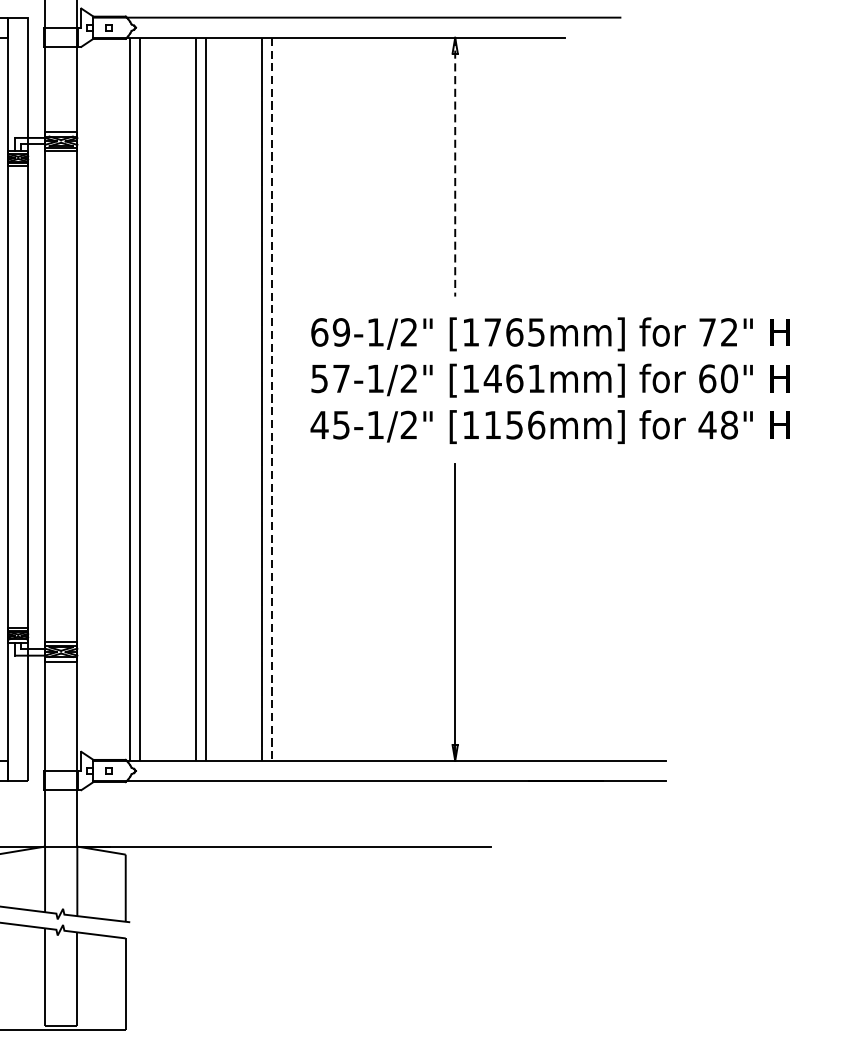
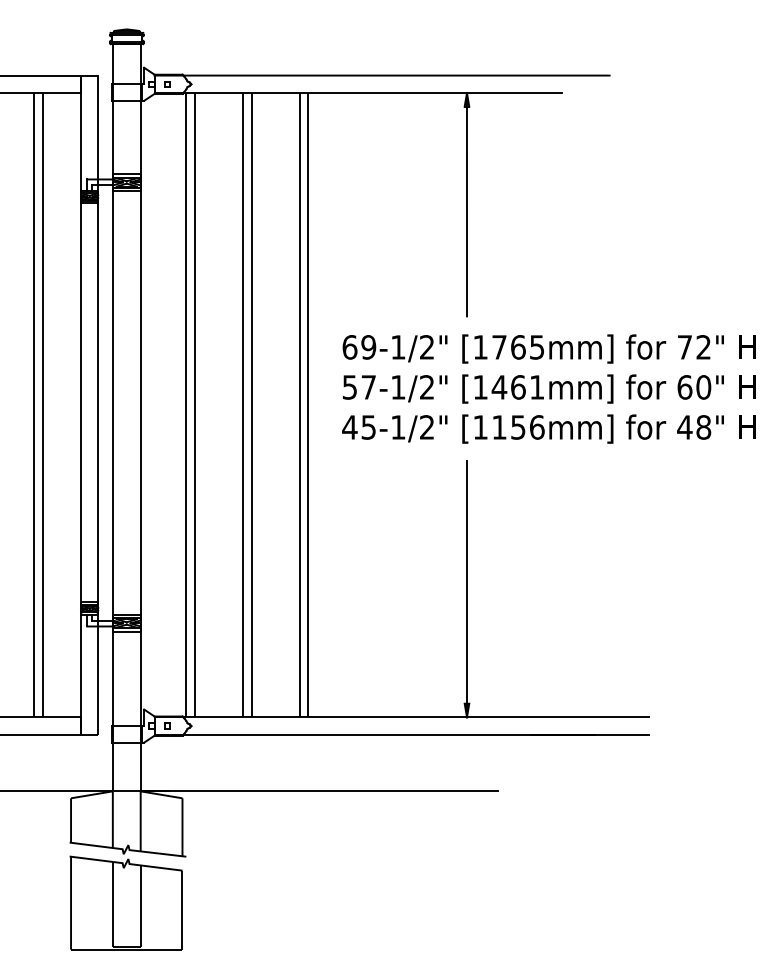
line: (454, 166) -> (466, 204), dashed -> solid
line: (271, 399) -> (308, 405), dashed -> solid

